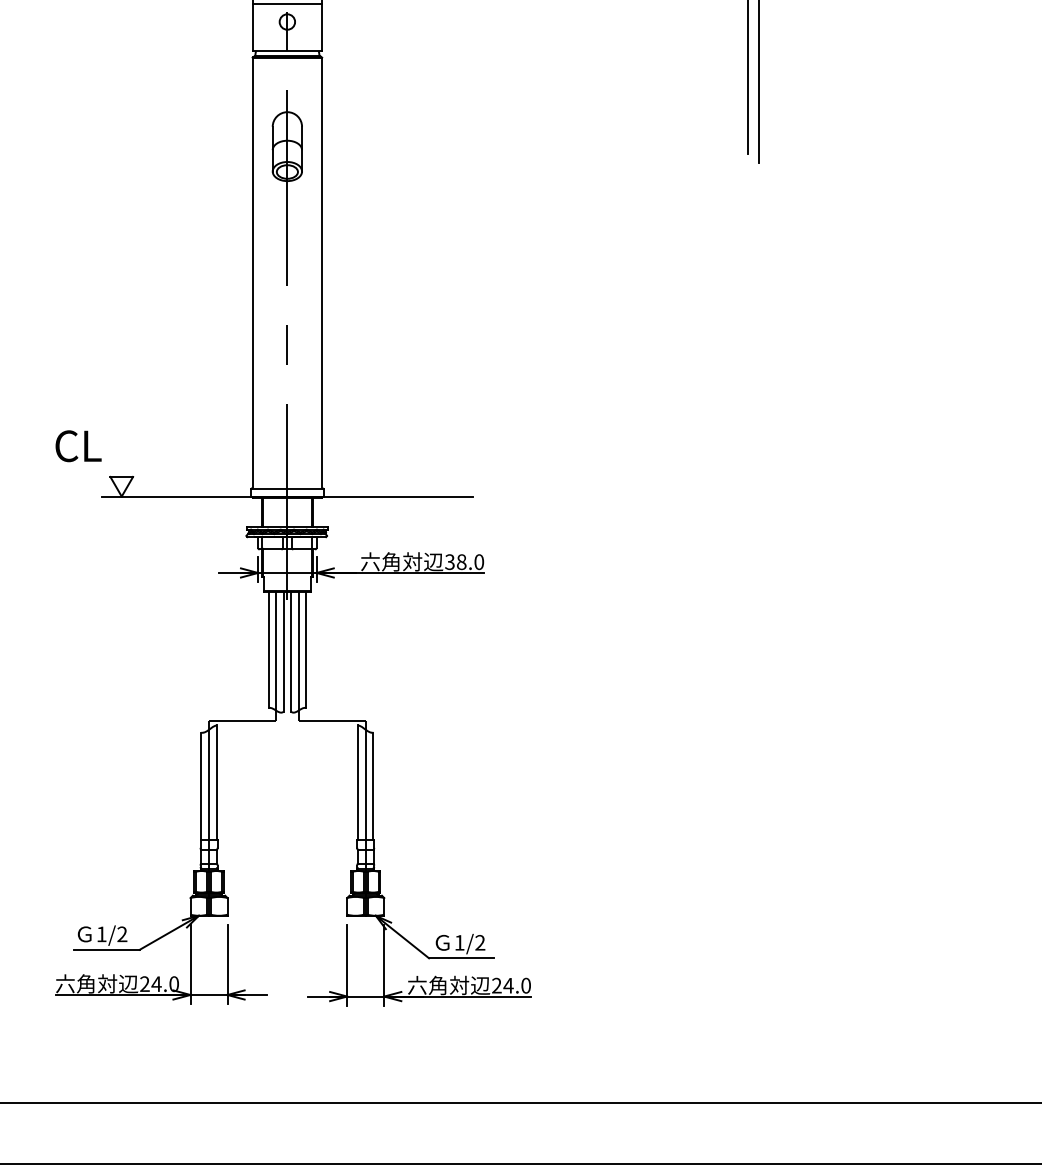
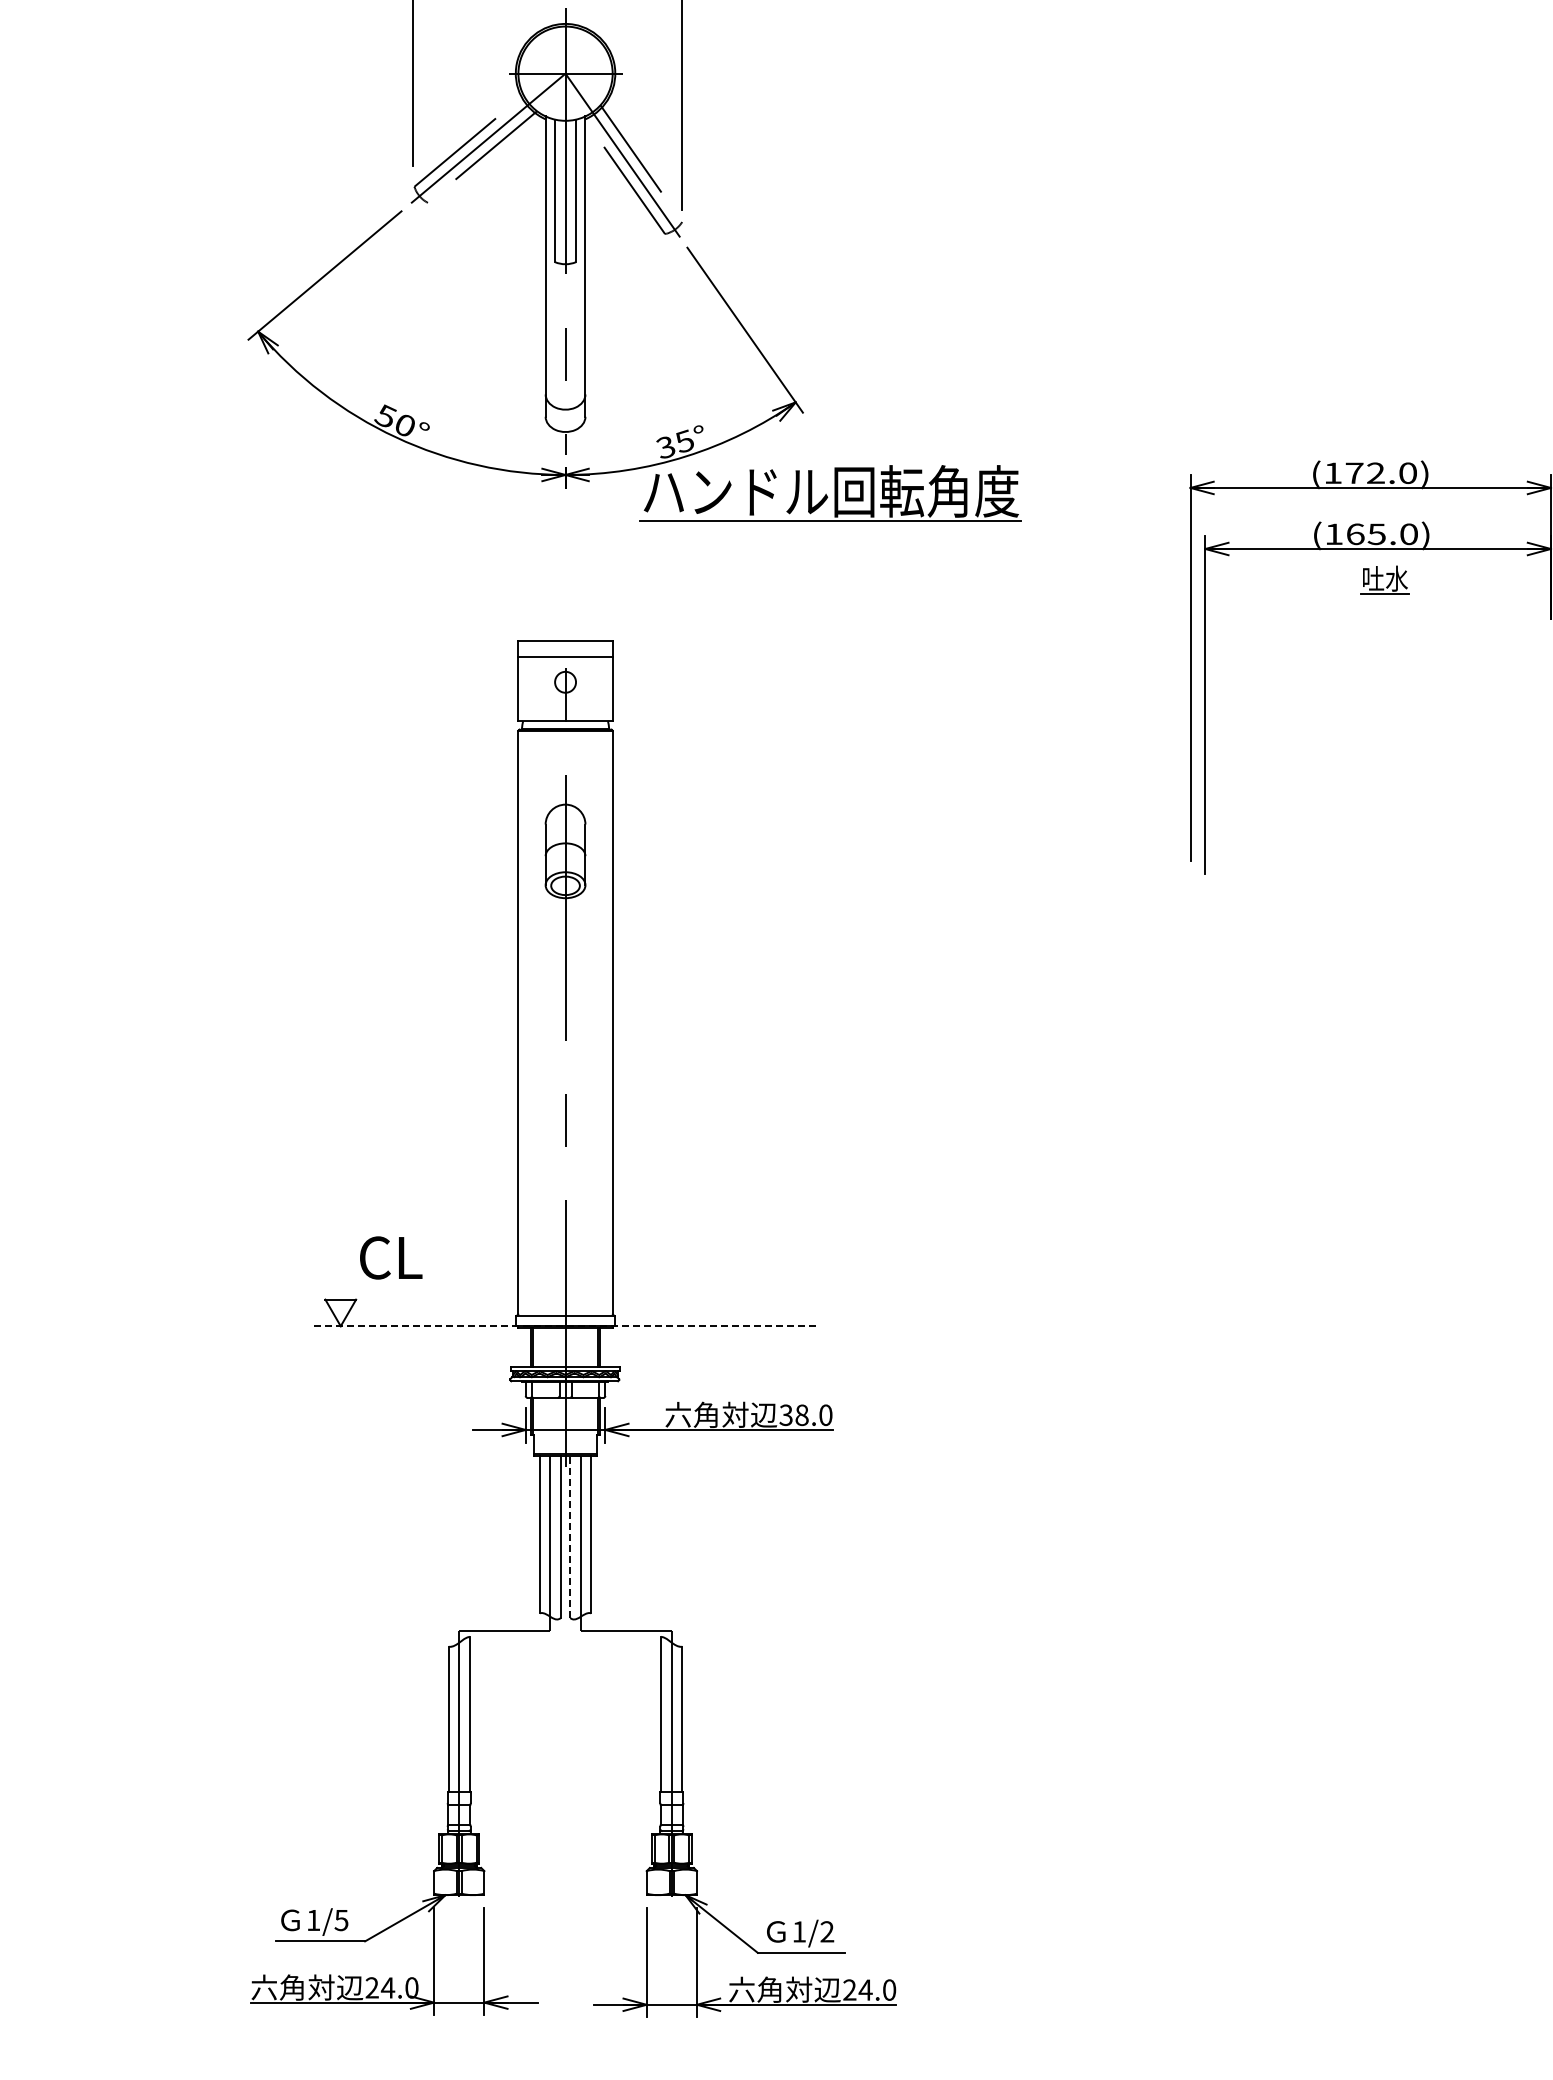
text: (78, 445) -> (391, 1257), moved
line: (288, 496) -> (566, 1326), solid -> dashed
line: (291, 652) -> (570, 1537), solid -> dashed
text: (122, 934) -> (341, 1920), 1/2 -> 1/5

